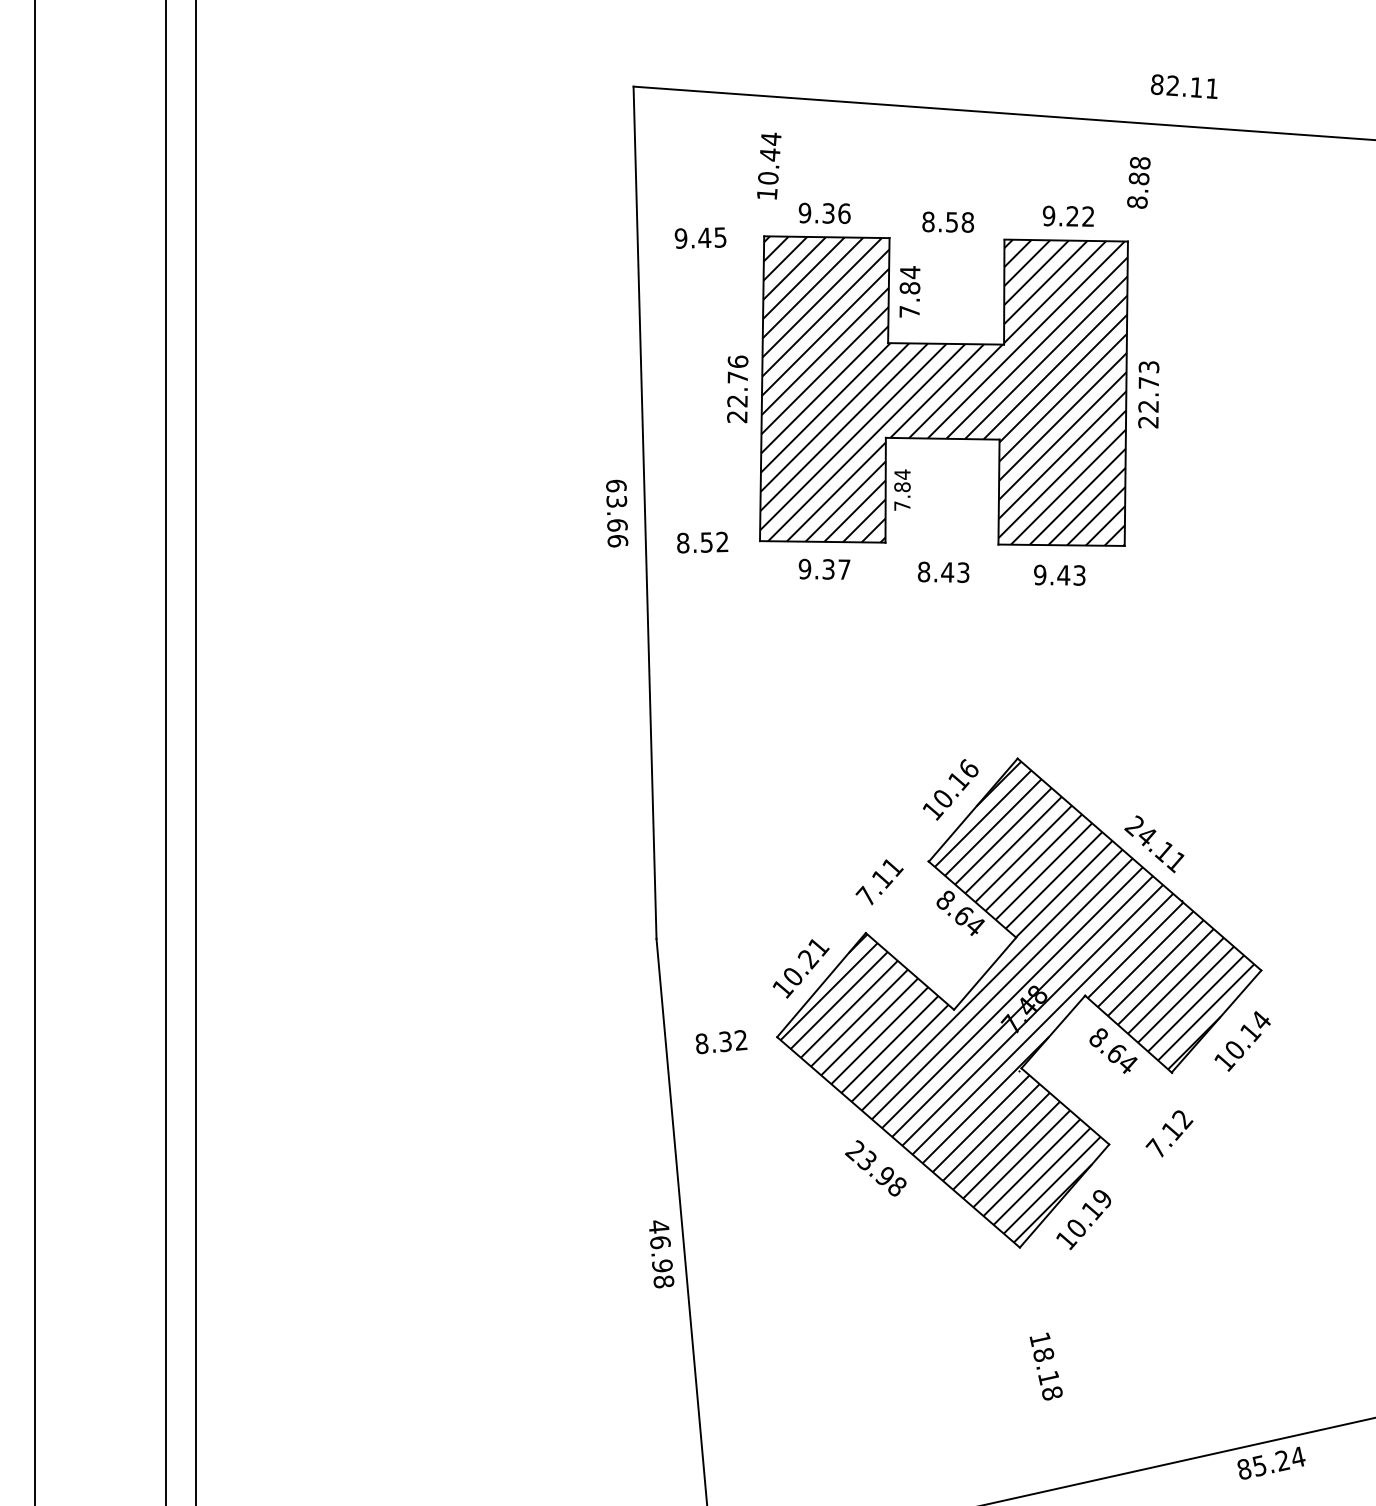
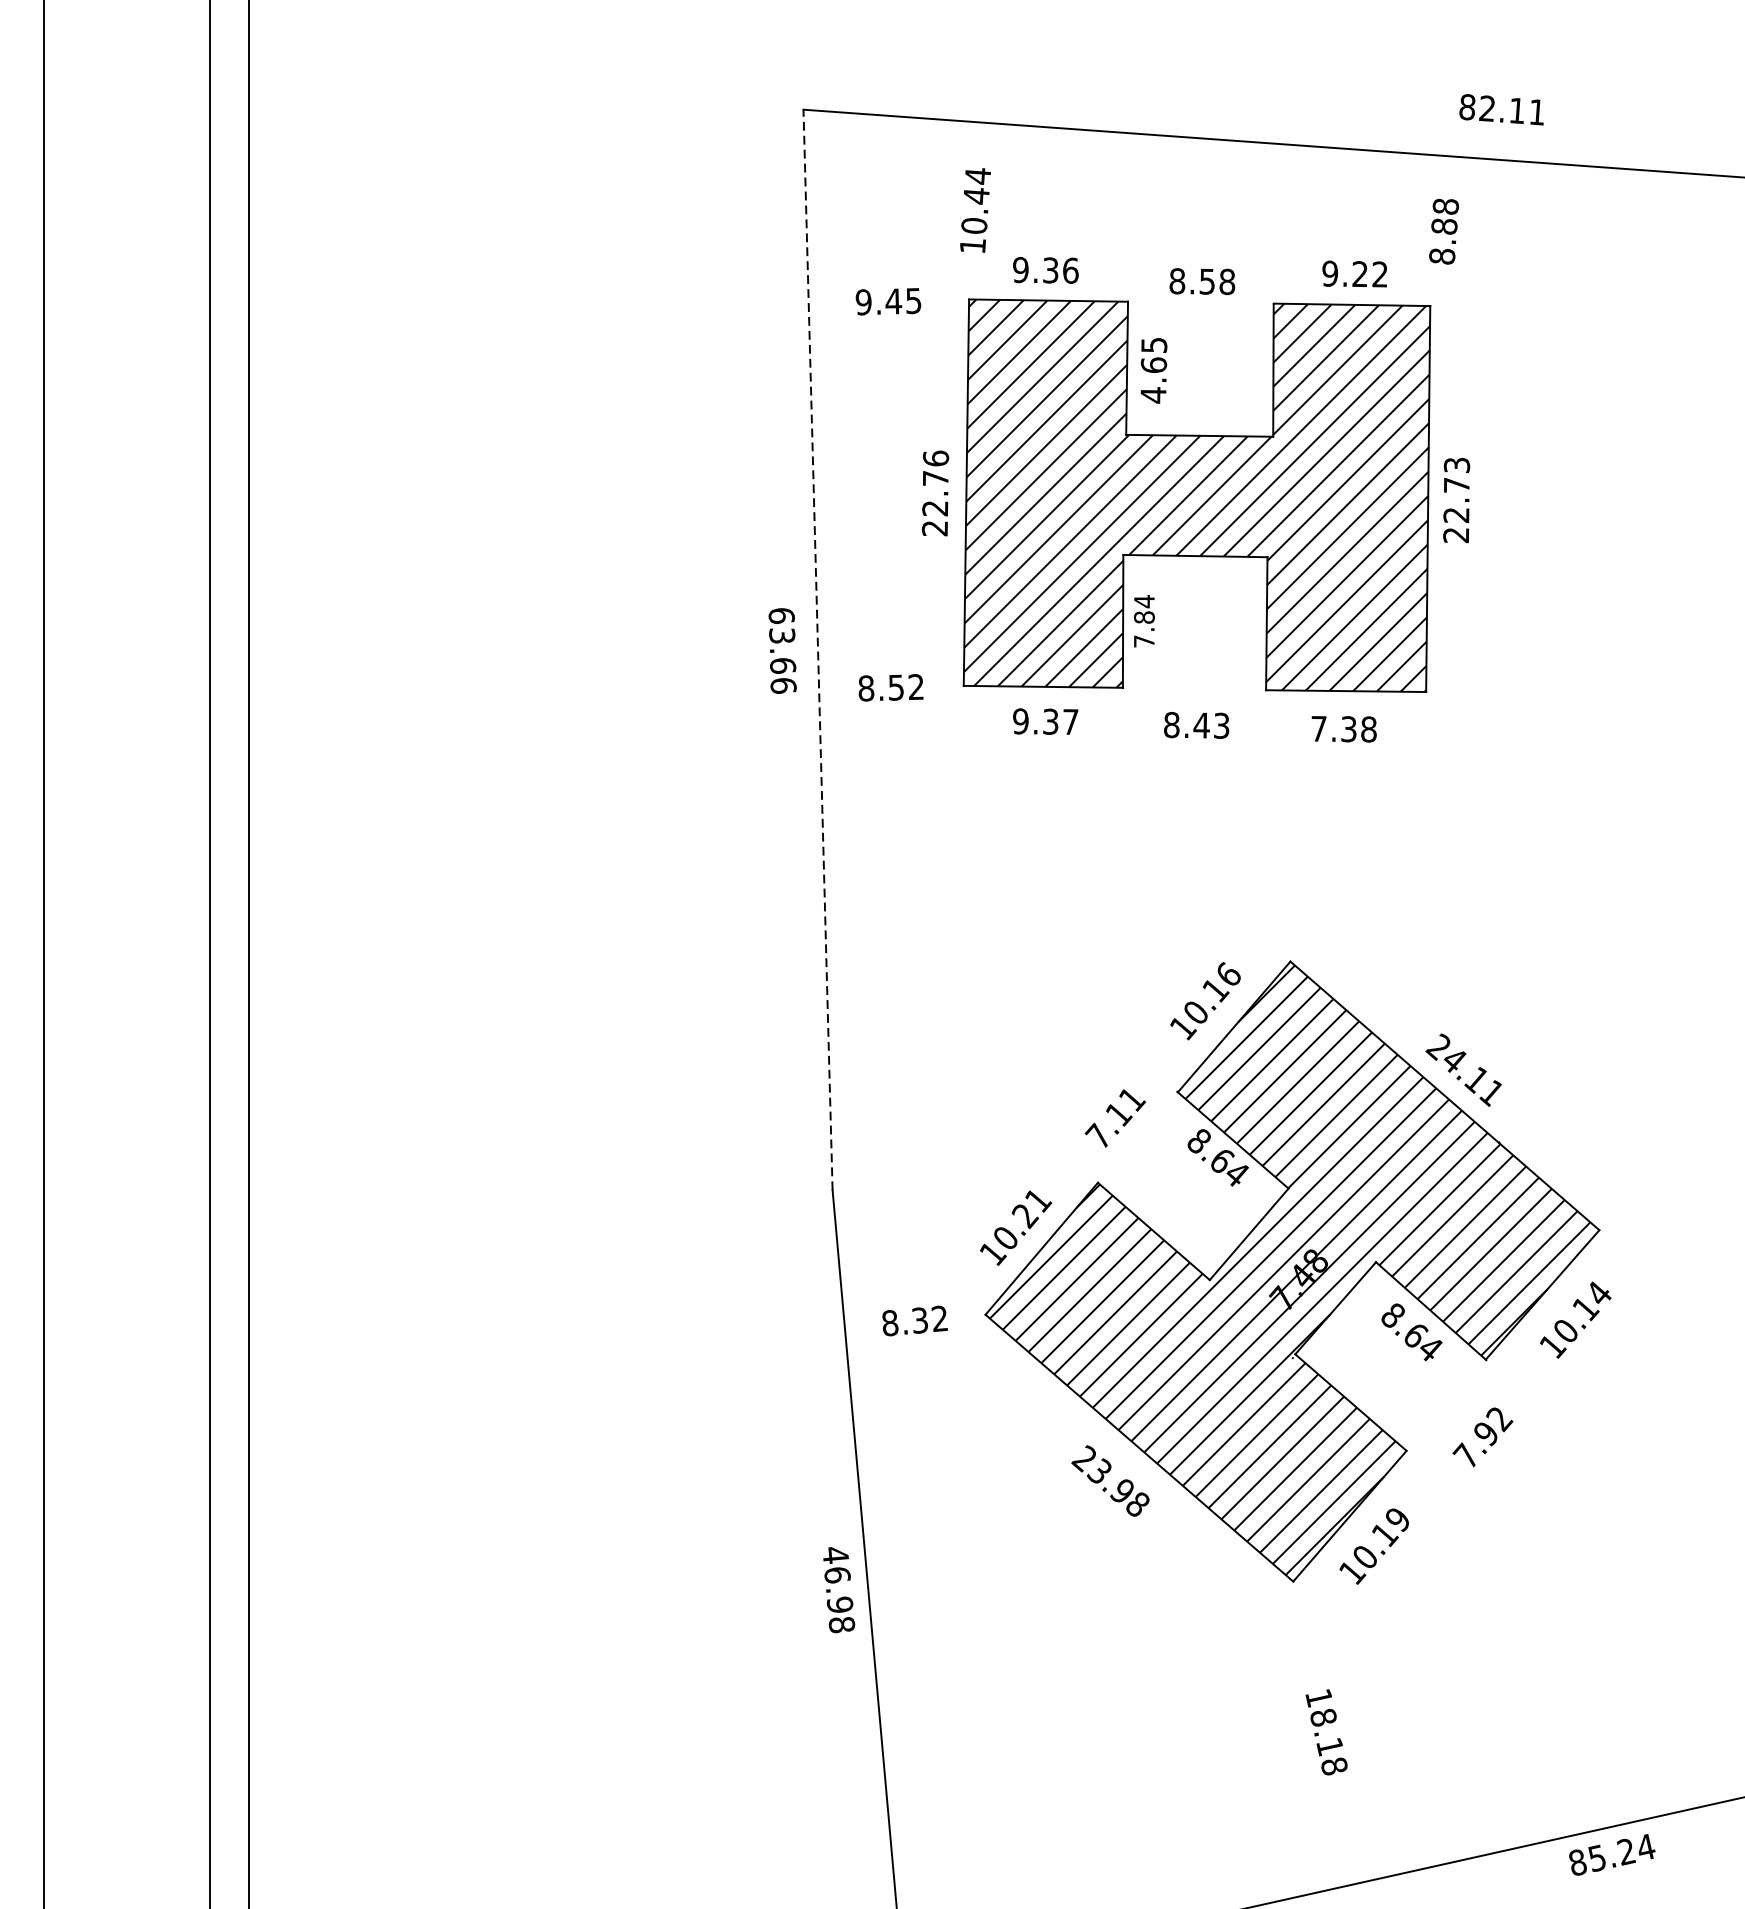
text: (909, 292) -> (1153, 370), 7.84 -> 4.65
line: (645, 512) -> (818, 649), solid -> dashed
text: (1059, 574) -> (1343, 728), 9.43 -> 7.38
text: (1172, 1131) -> (1486, 1434), 7.12 -> 7.92

